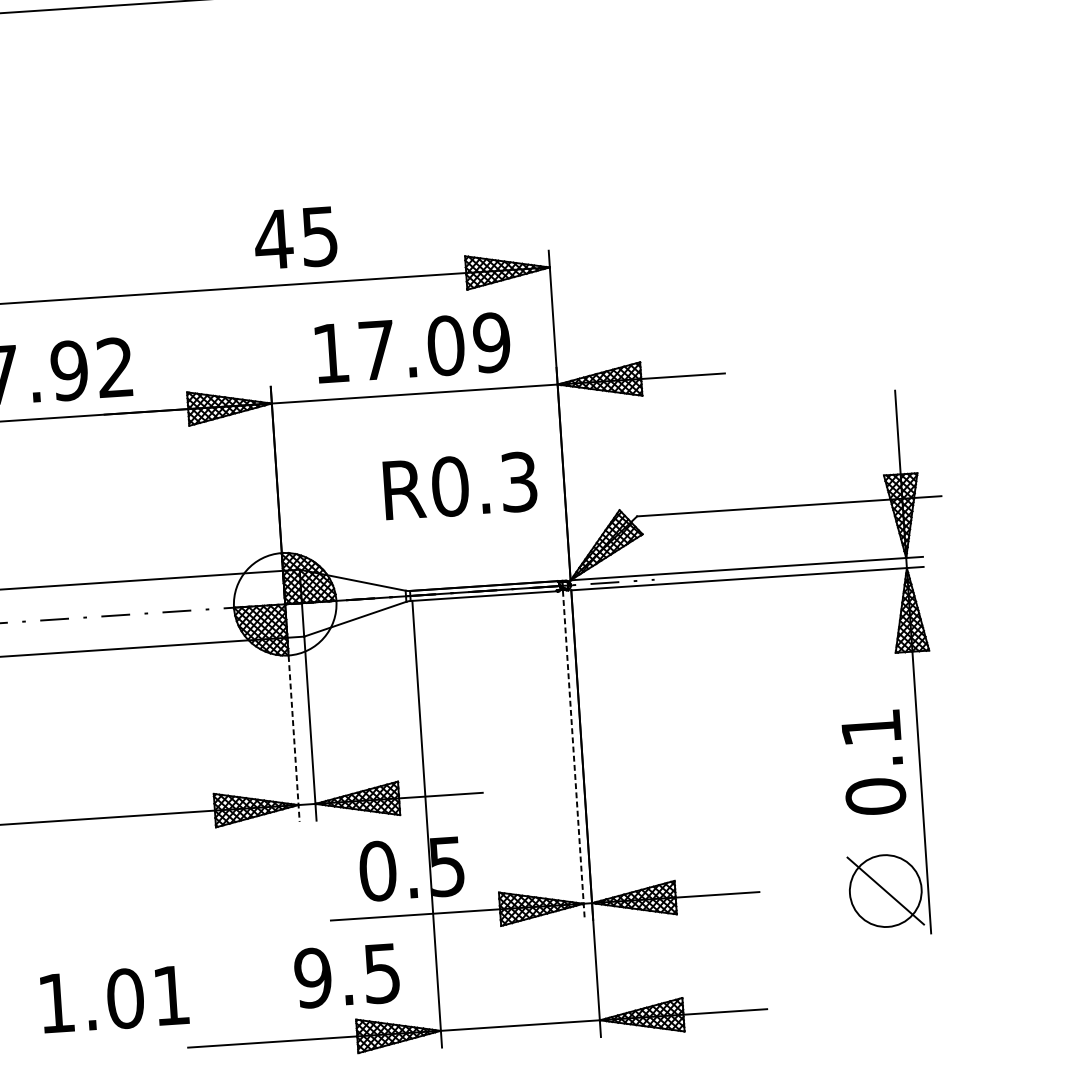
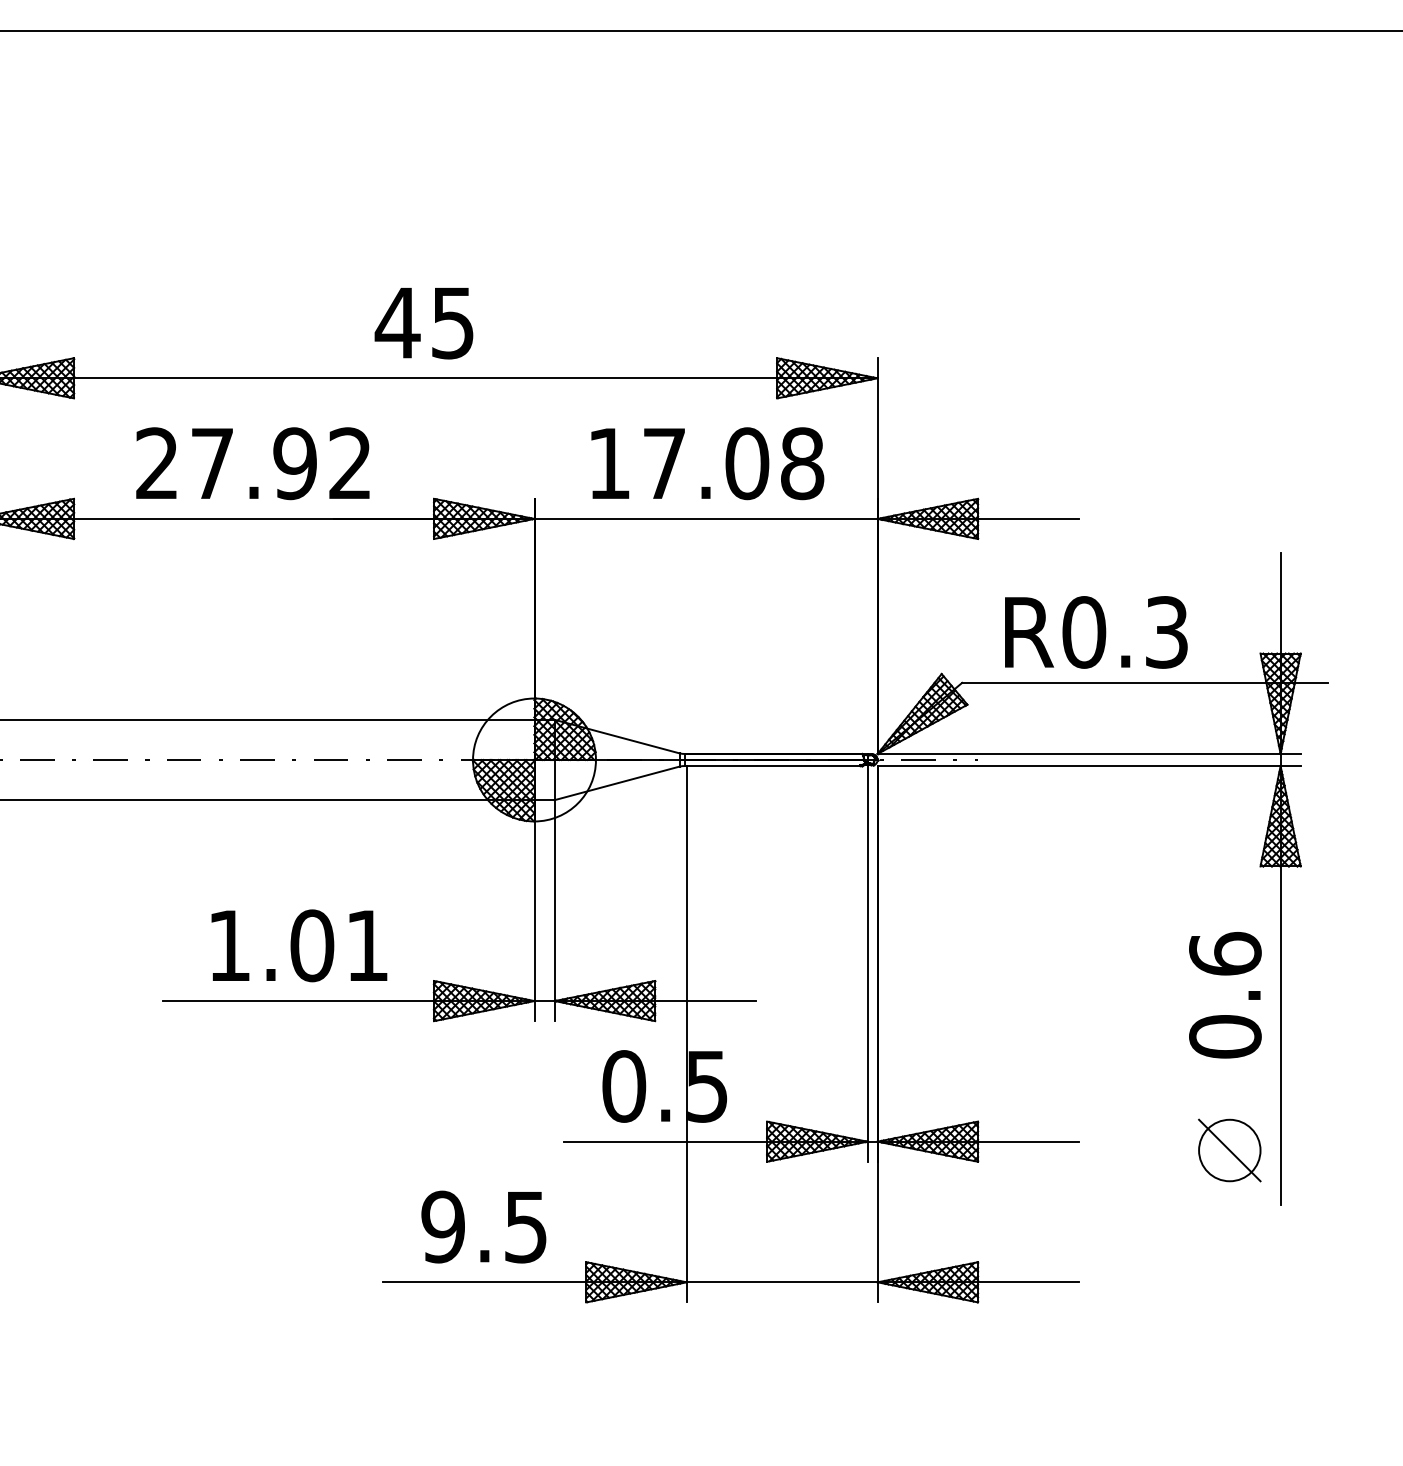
text: (295, 238) -> (423, 323), moved
text: (491, 342) -> (802, 463), 17.09 -> 17.08
text: (460, 486) -> (1096, 632), moved
text: (871, 727) -> (1225, 953), 0.1 -> 0.6
line: (293, 730) -> (534, 911), dashed -> solid
line: (573, 755) -> (867, 963), dashed -> solid
part: (885, 891) -> (1229, 1150), size x0.71
text: (346, 975) -> (483, 1226), moved
text: (114, 999) -> (299, 945), moved

